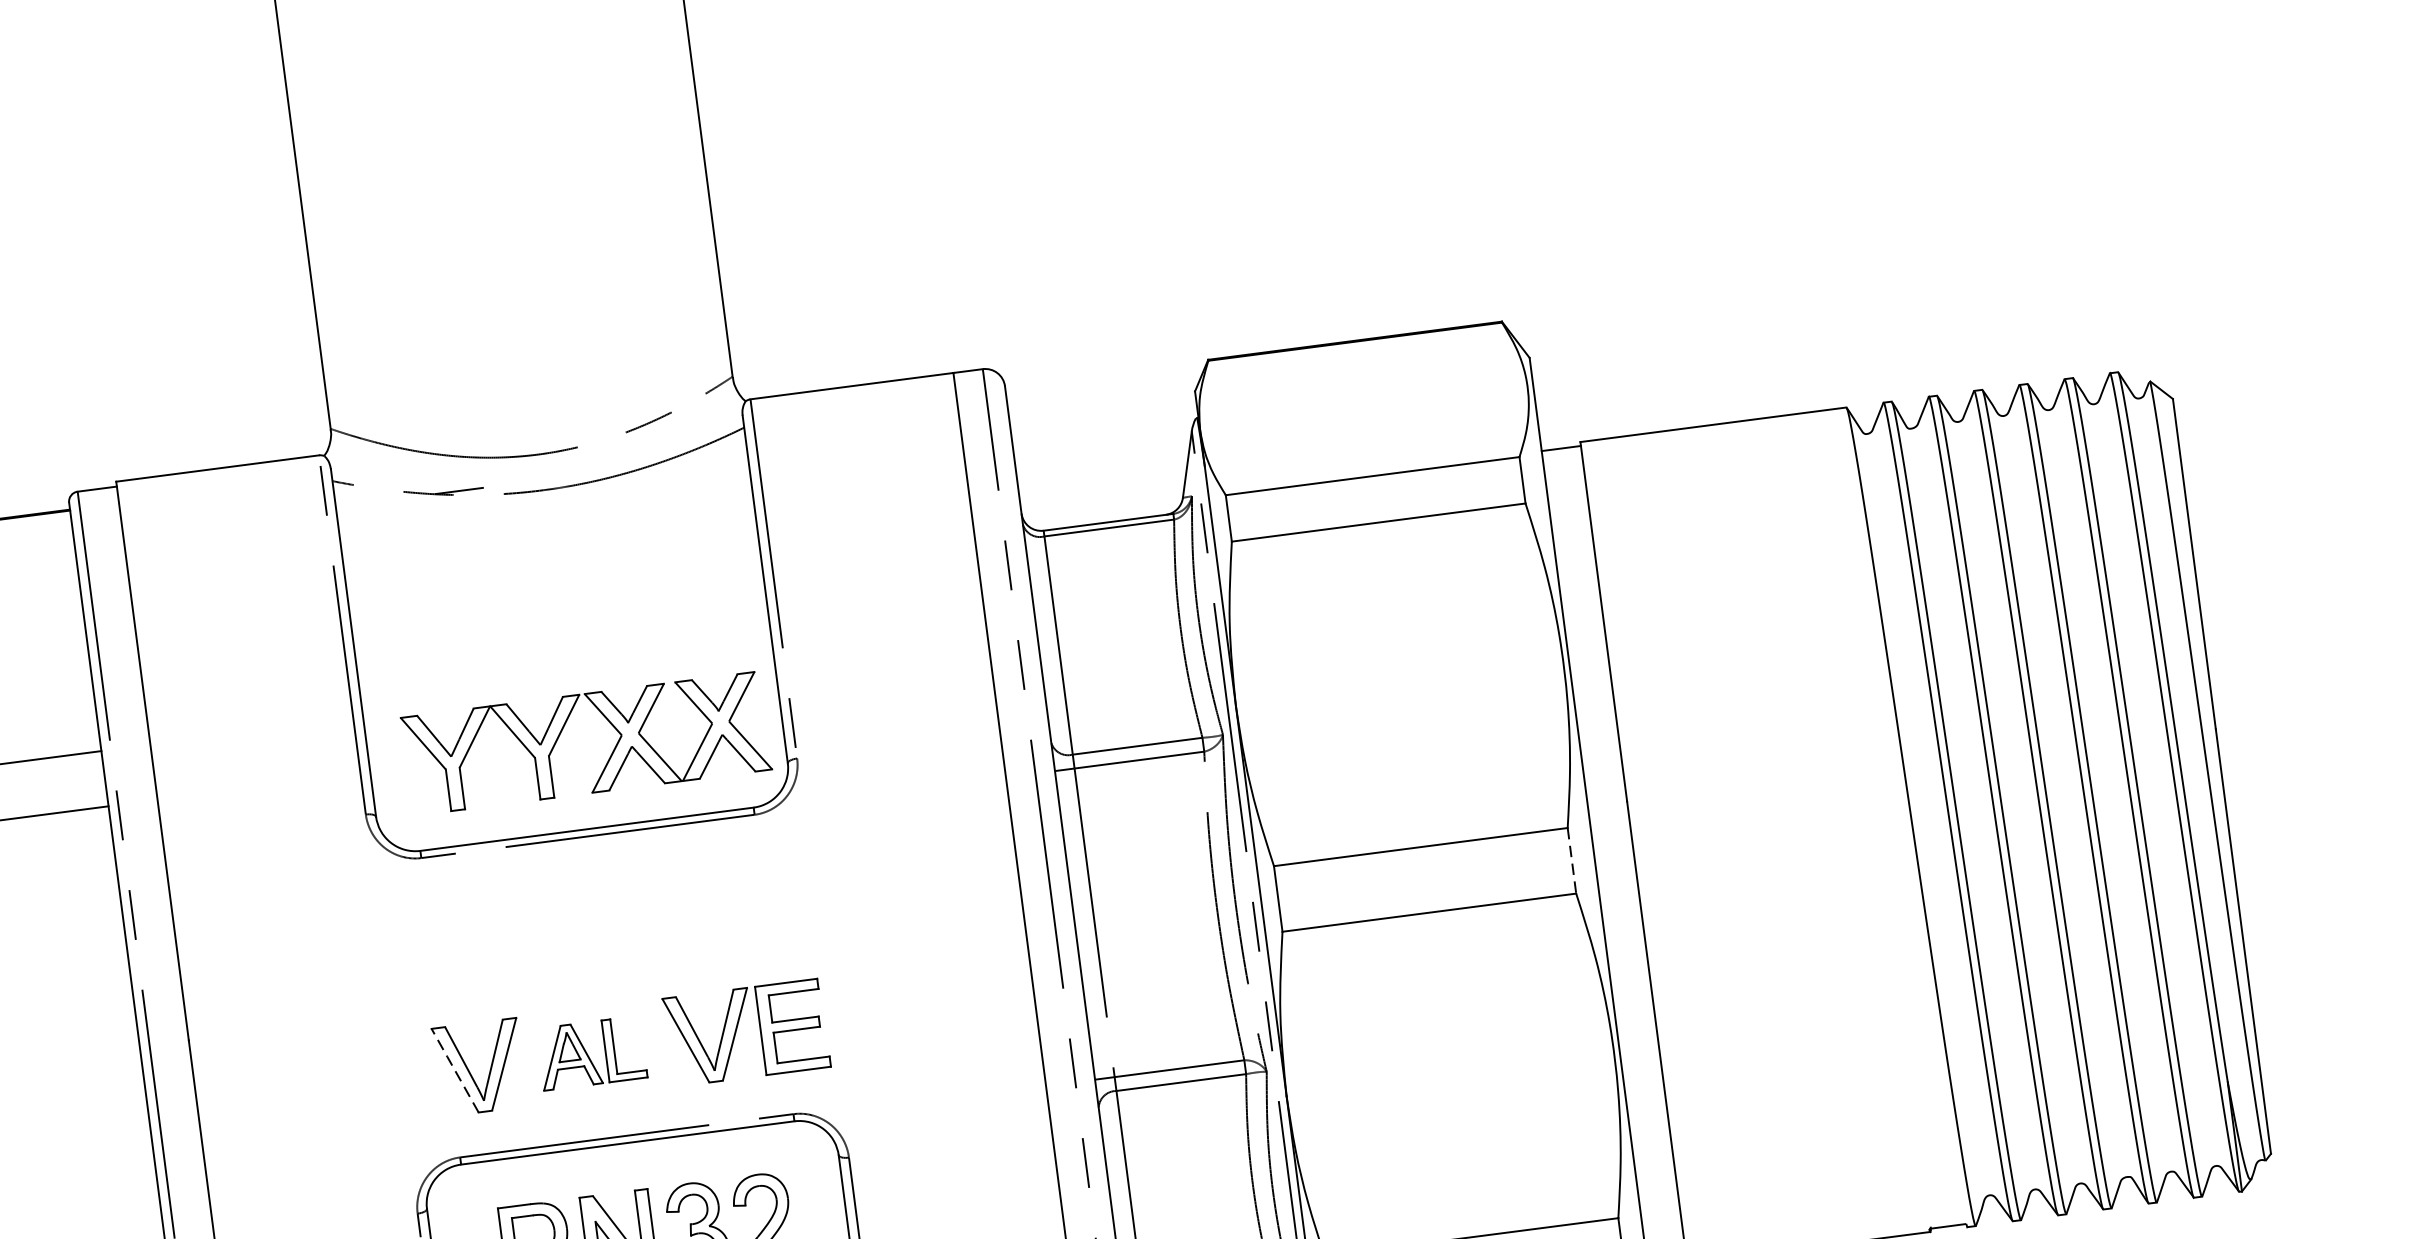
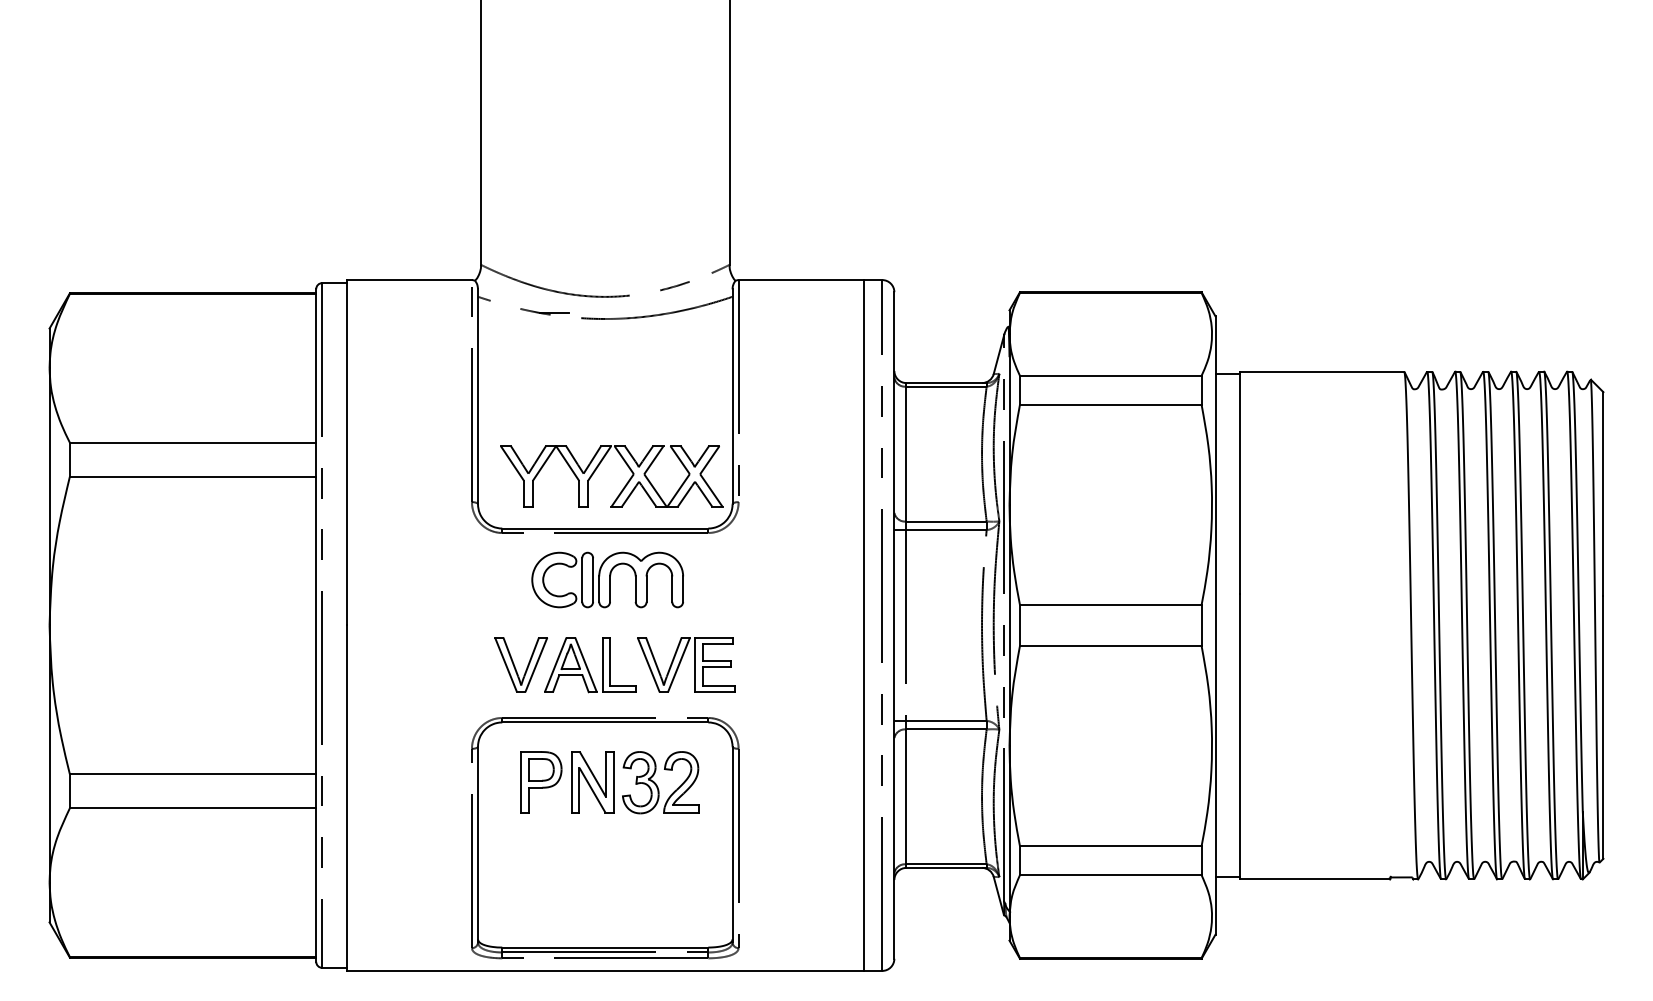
line: (1571, 860) -> (1201, 625), dashed -> solid
part: (601, 911) -> (607, 579), added
part: (591, 1053) -> (590, 665), size x1.43
line: (456, 1071) -> (506, 665), dashed -> solid

